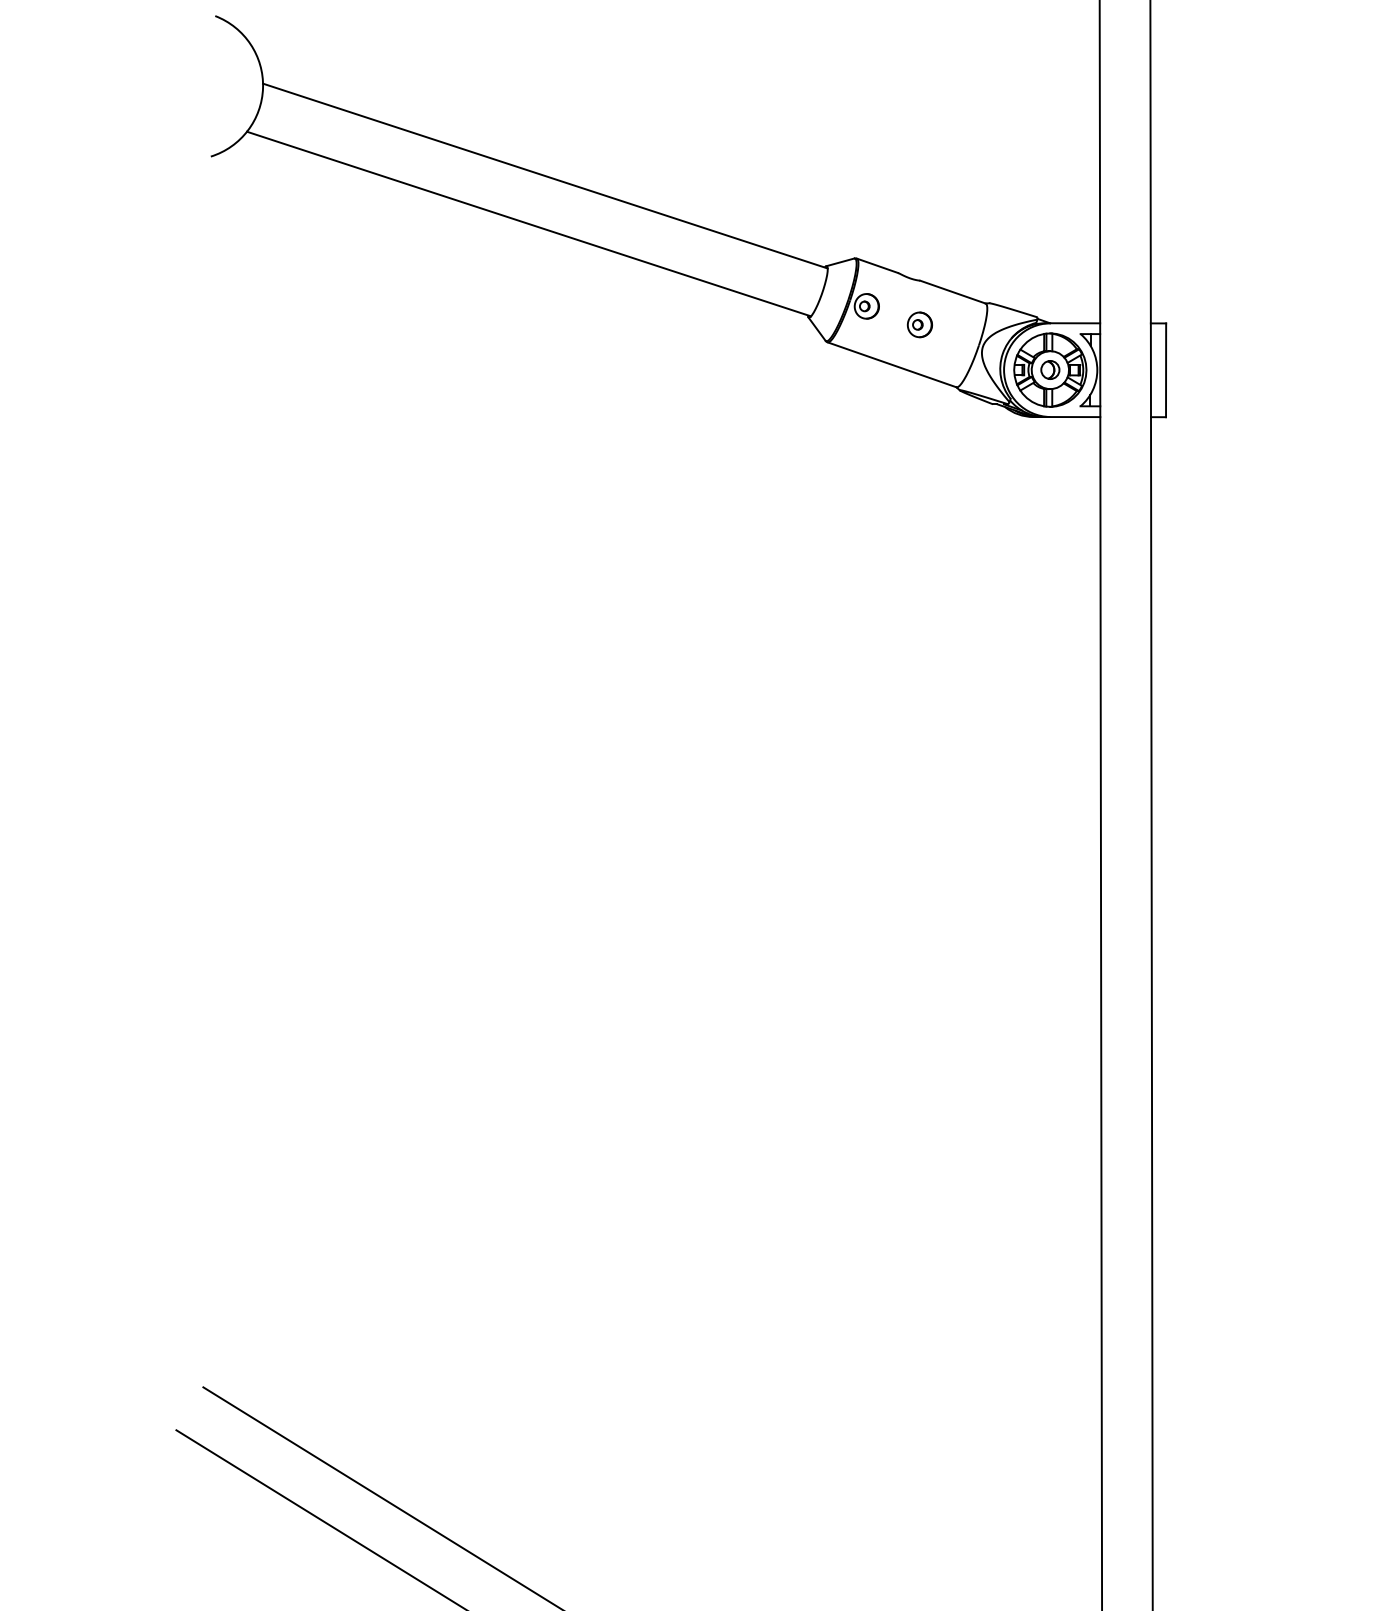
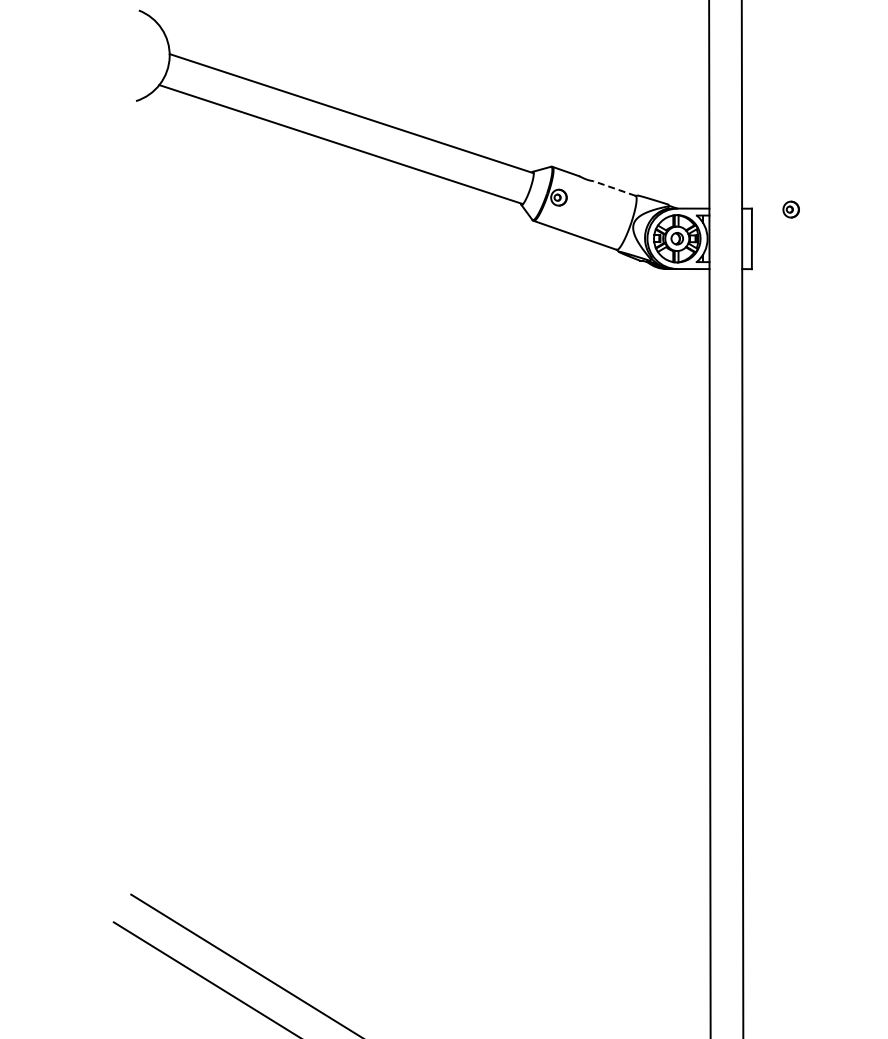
line: (952, 292) -> (614, 188), solid -> dashed
part: (918, 324) -> (790, 209), moved

